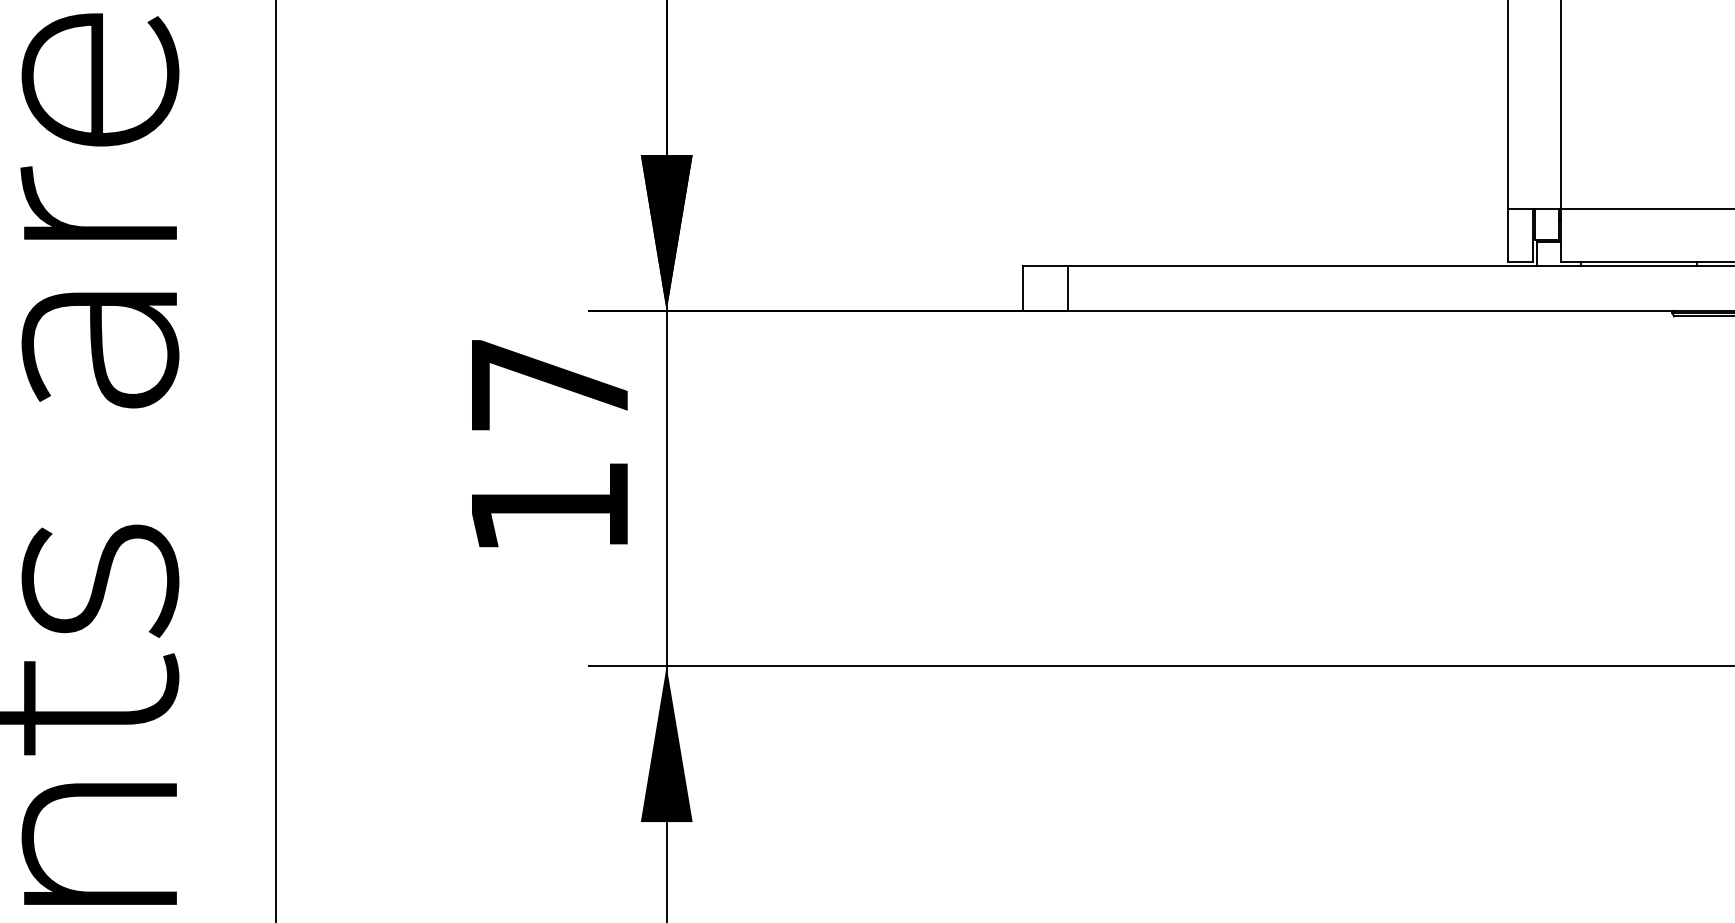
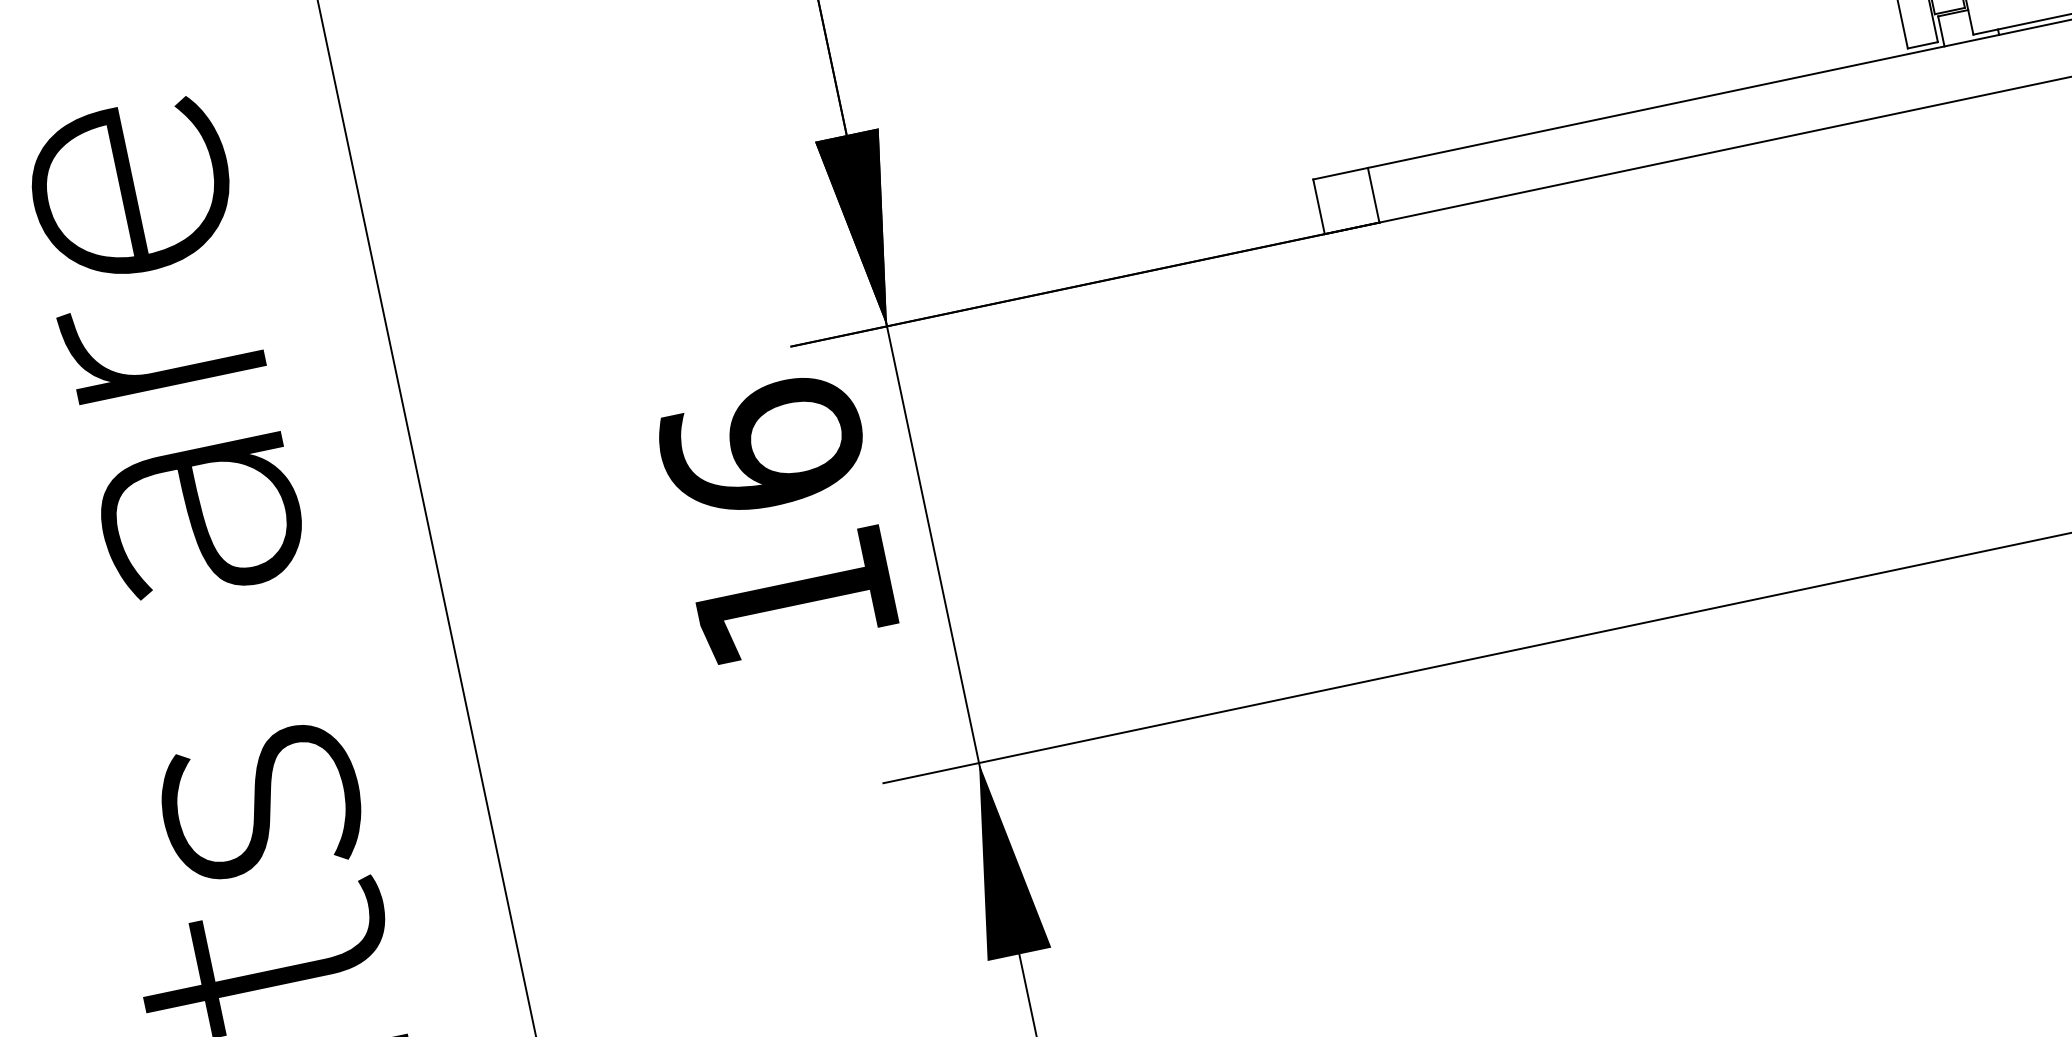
text: (549, 383) -> (761, 445), 17 -> 16

